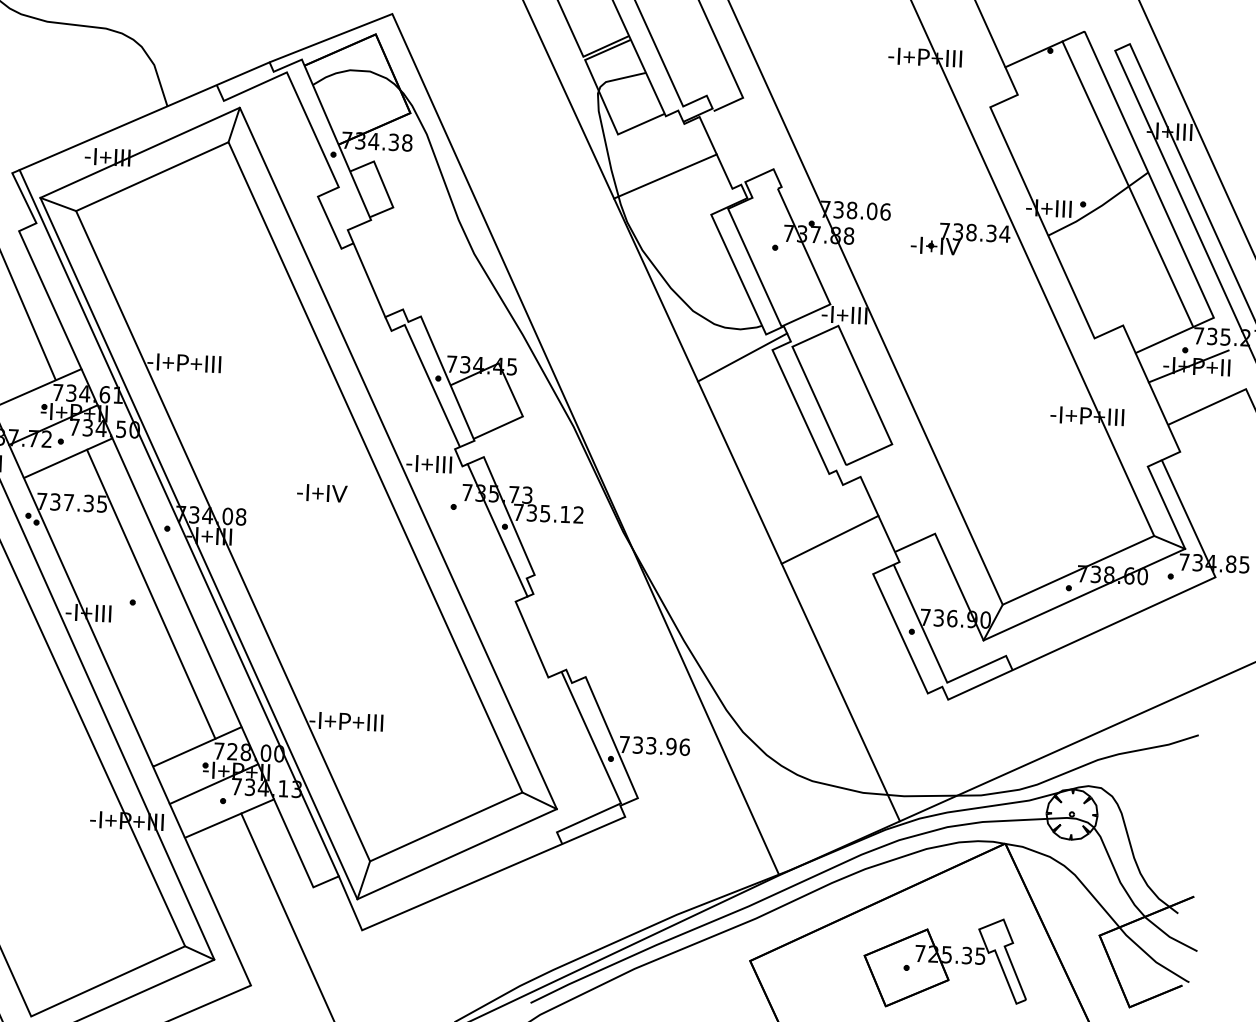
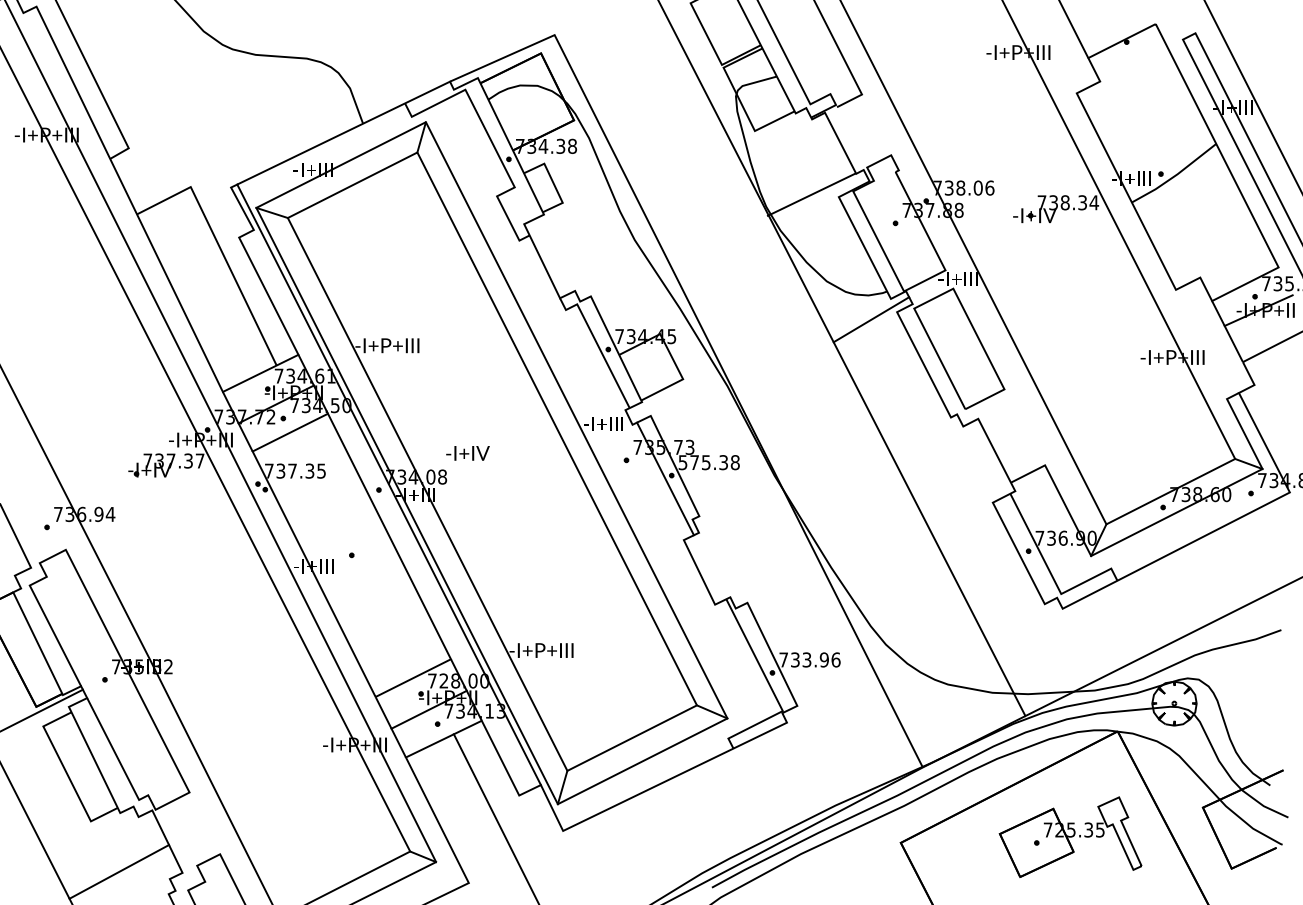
line: (665, 176) -> (811, 194), moved
line: (1127, 183) -> (1198, 154), removed
text: (321, 493) -> (467, 453), moved
text: (547, 513) -> (708, 462), 735.12 -> 575.38
line: (830, 539) -> (954, 474), removed
line: (151, 594) -> (367, 547), removed

